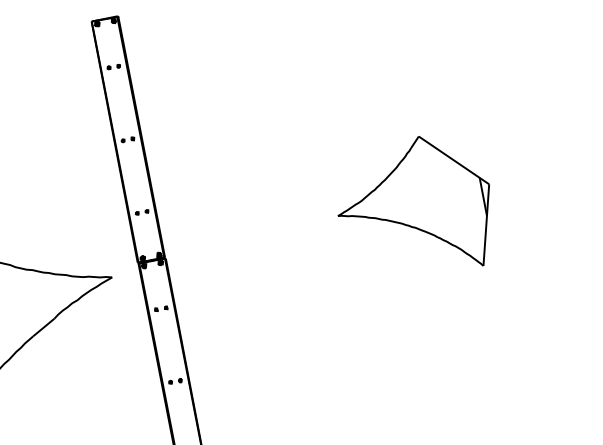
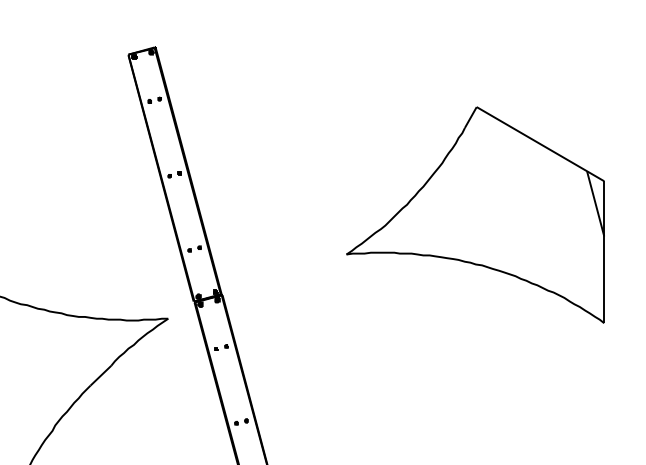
part: (413, 198) -> (475, 214), size x1.67

